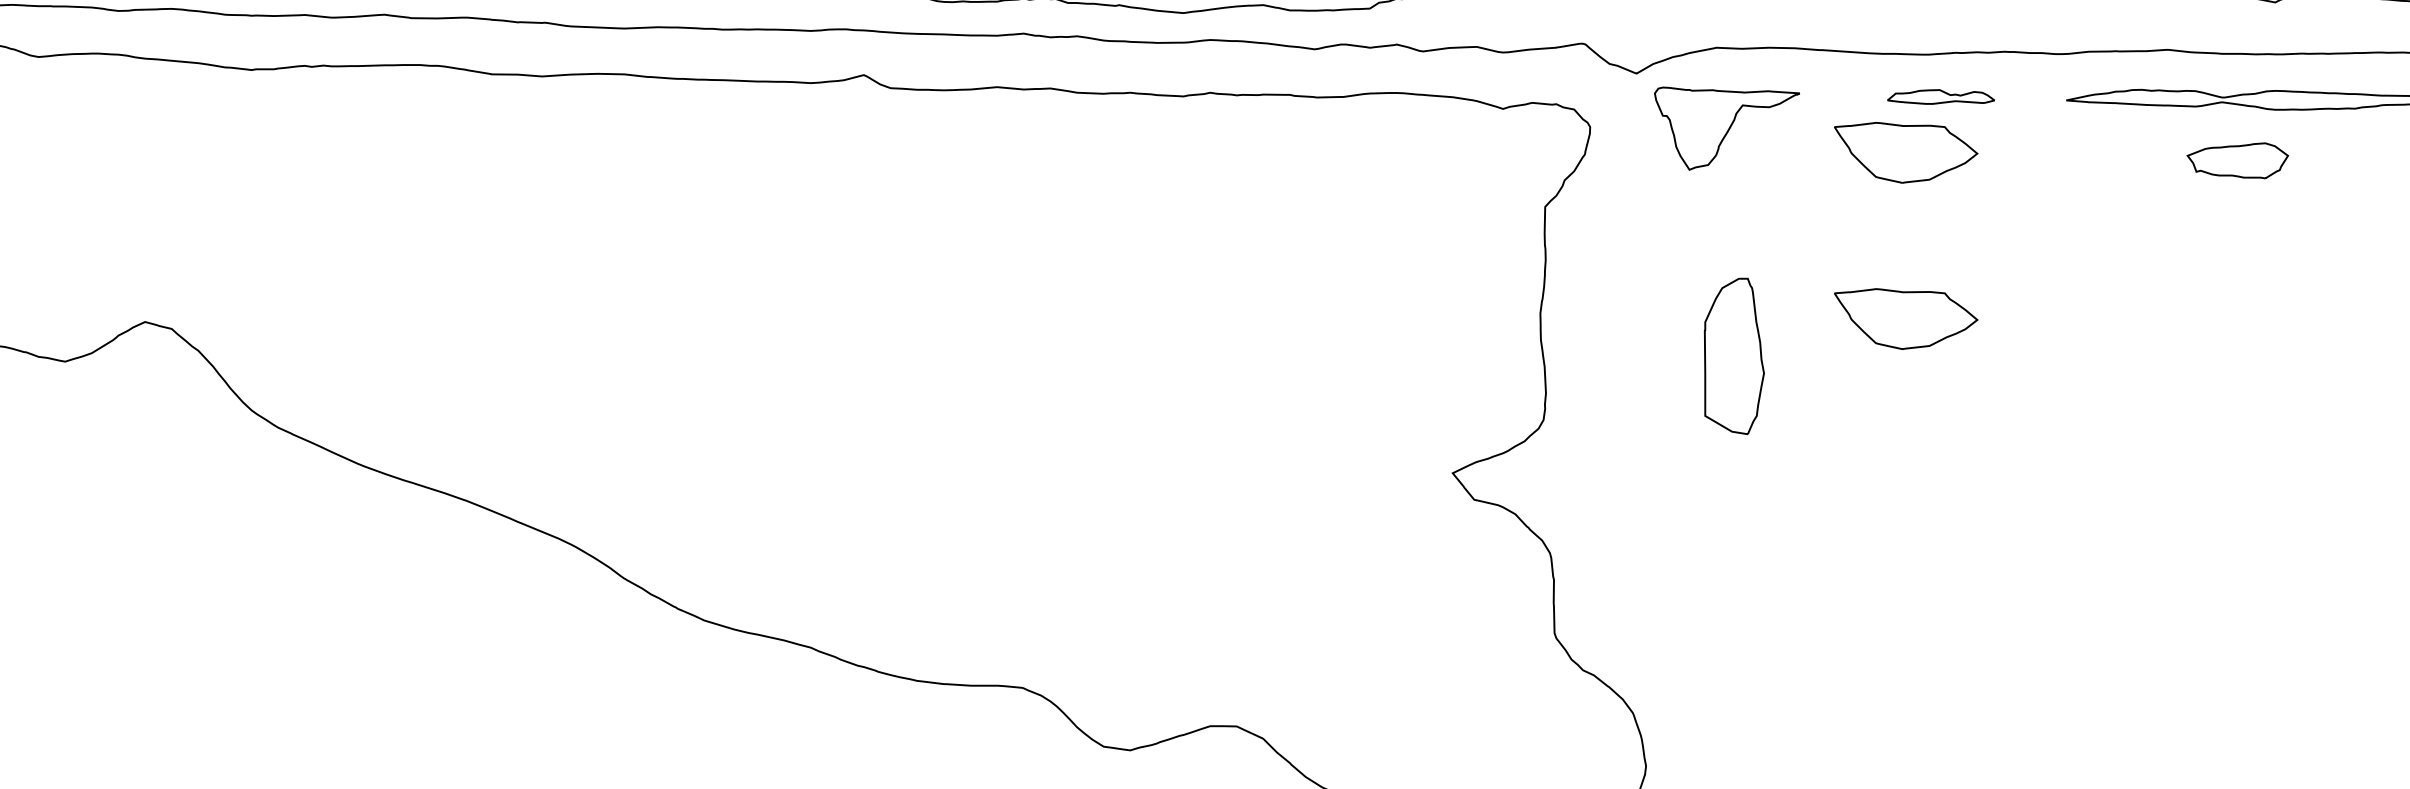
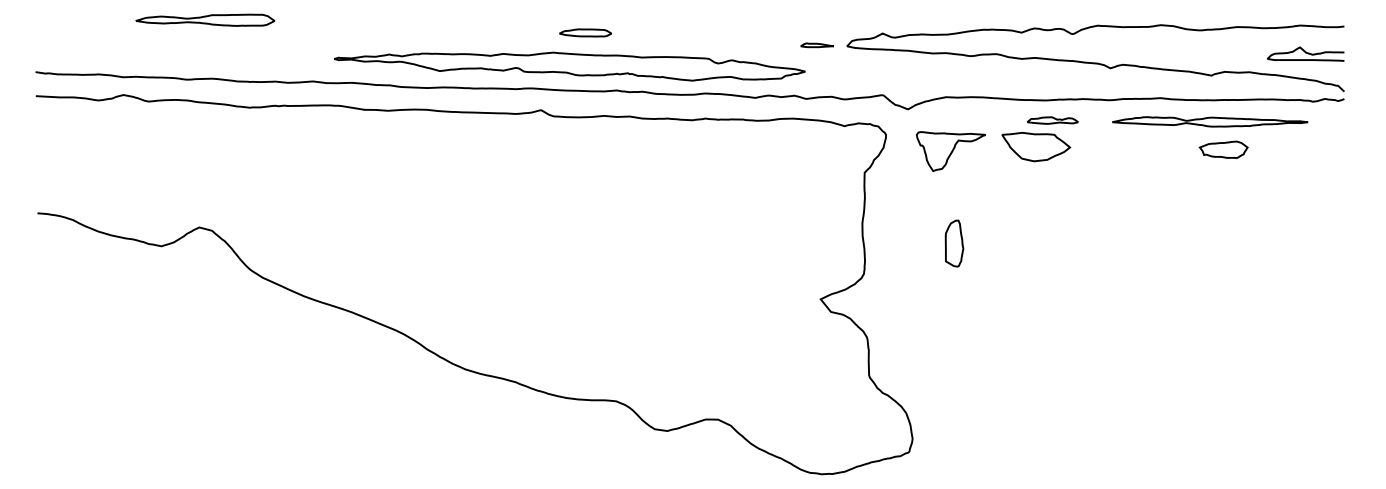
part: (1725, 128) -> (950, 151), moved
part: (2237, 159) -> (1223, 149), moved
part: (1906, 319) -> (1036, 226), removed
part: (1734, 355) -> (954, 243), size x0.62

